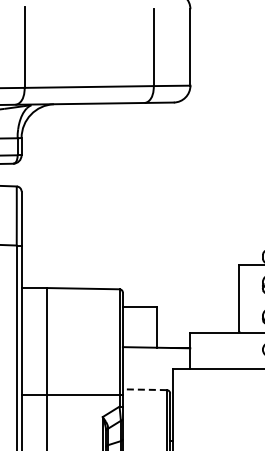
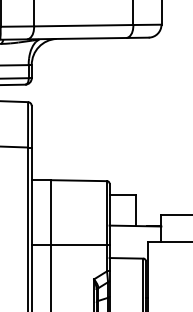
line: (144, 389) -> (126, 258), dashed -> solid
line: (71, 395) -> (70, 245), moved

